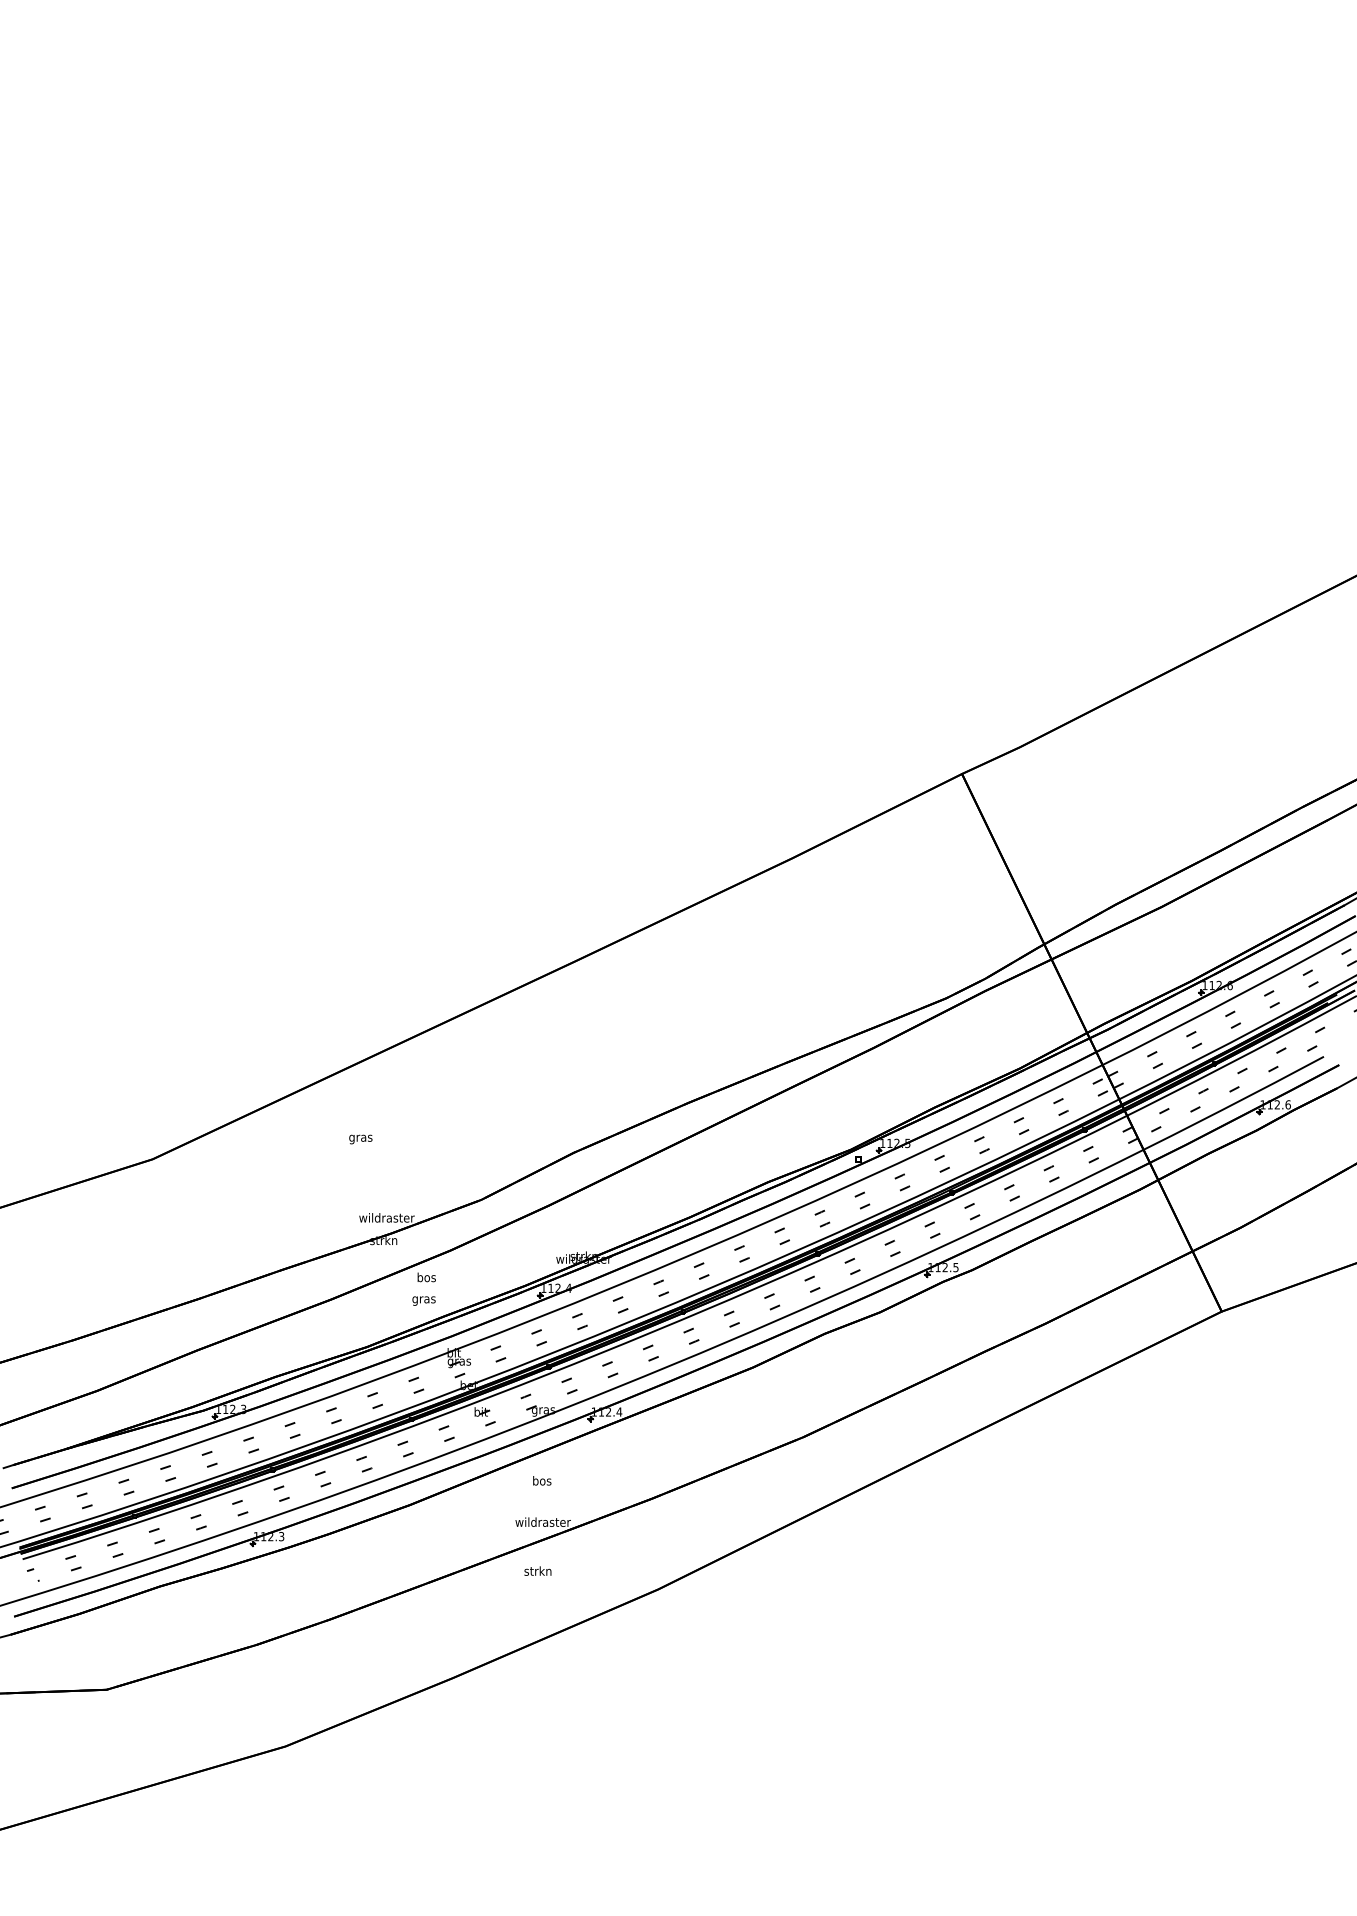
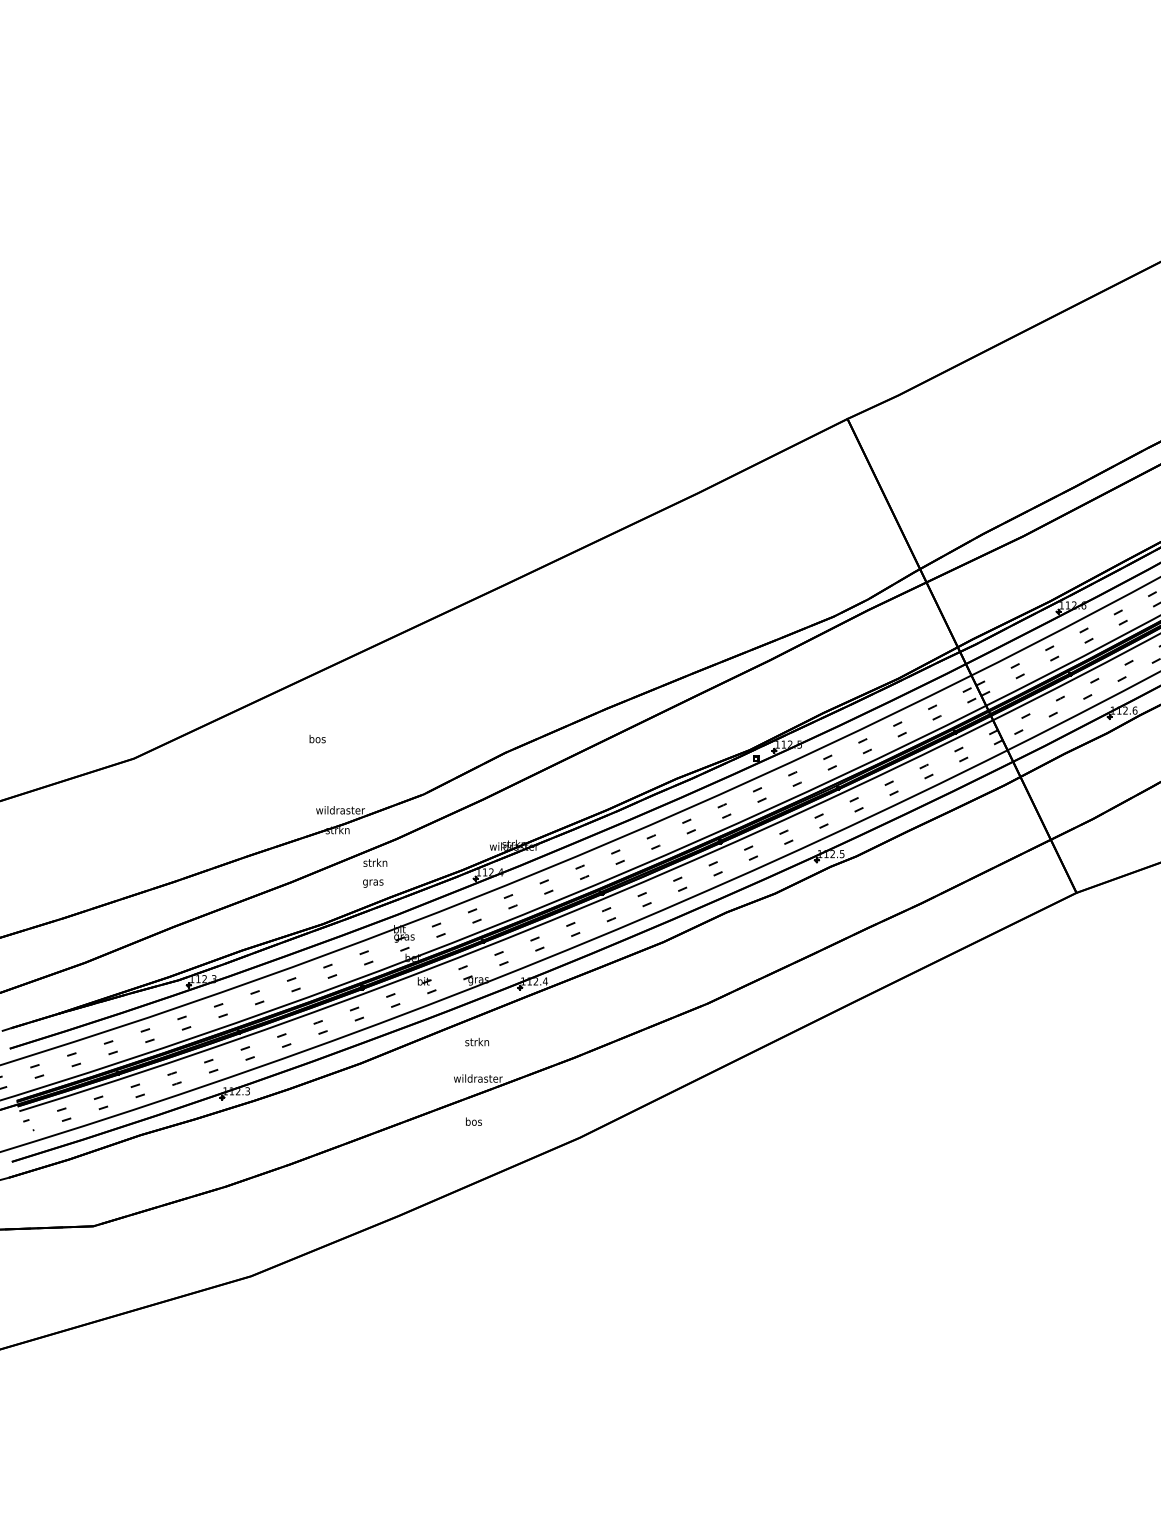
text: (360, 1138) -> (317, 740), gras -> bos
text: (426, 1277) -> (375, 862), bos -> strkn
text: (541, 1480) -> (476, 1041), bos -> strkn
text: (537, 1570) -> (473, 1121), strkn -> bos

